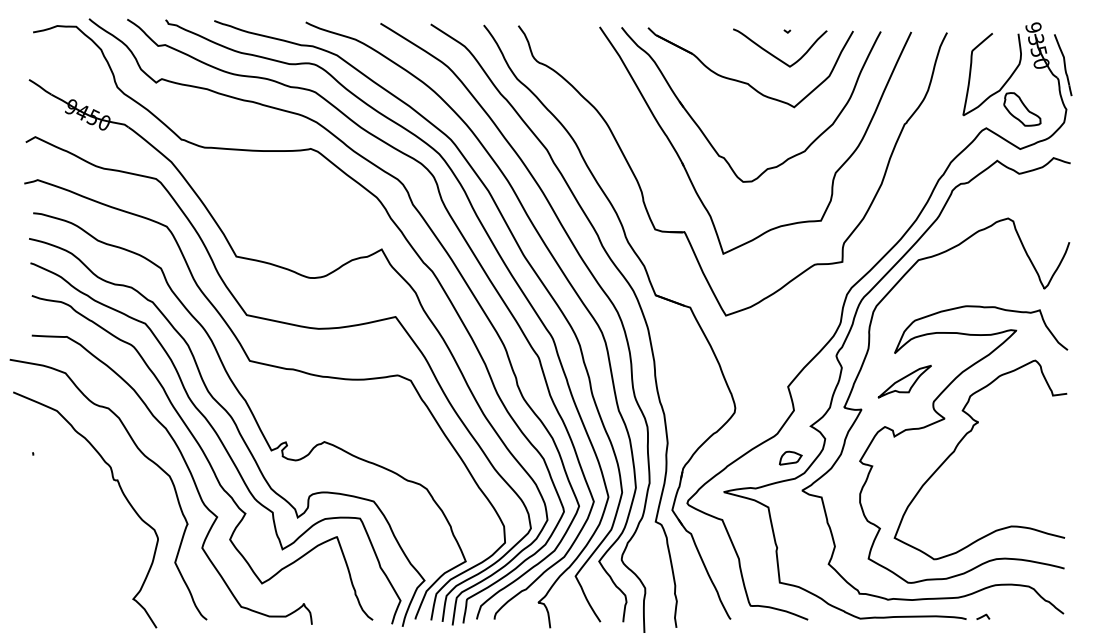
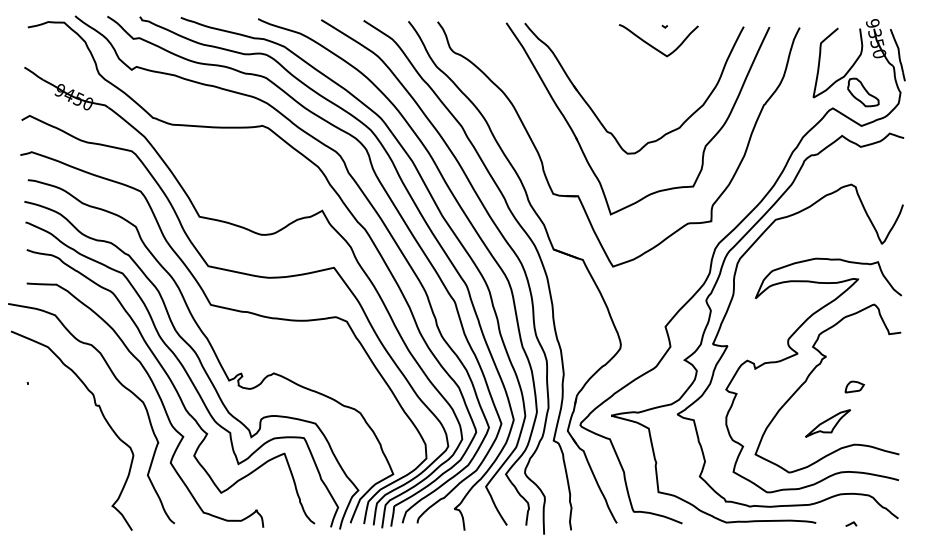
part: (746, 82) -> (630, 69), removed
part: (904, 381) -> (827, 423), moved
part: (790, 457) -> (854, 386), moved
curve: (983, 616) -> (851, 523), moved

